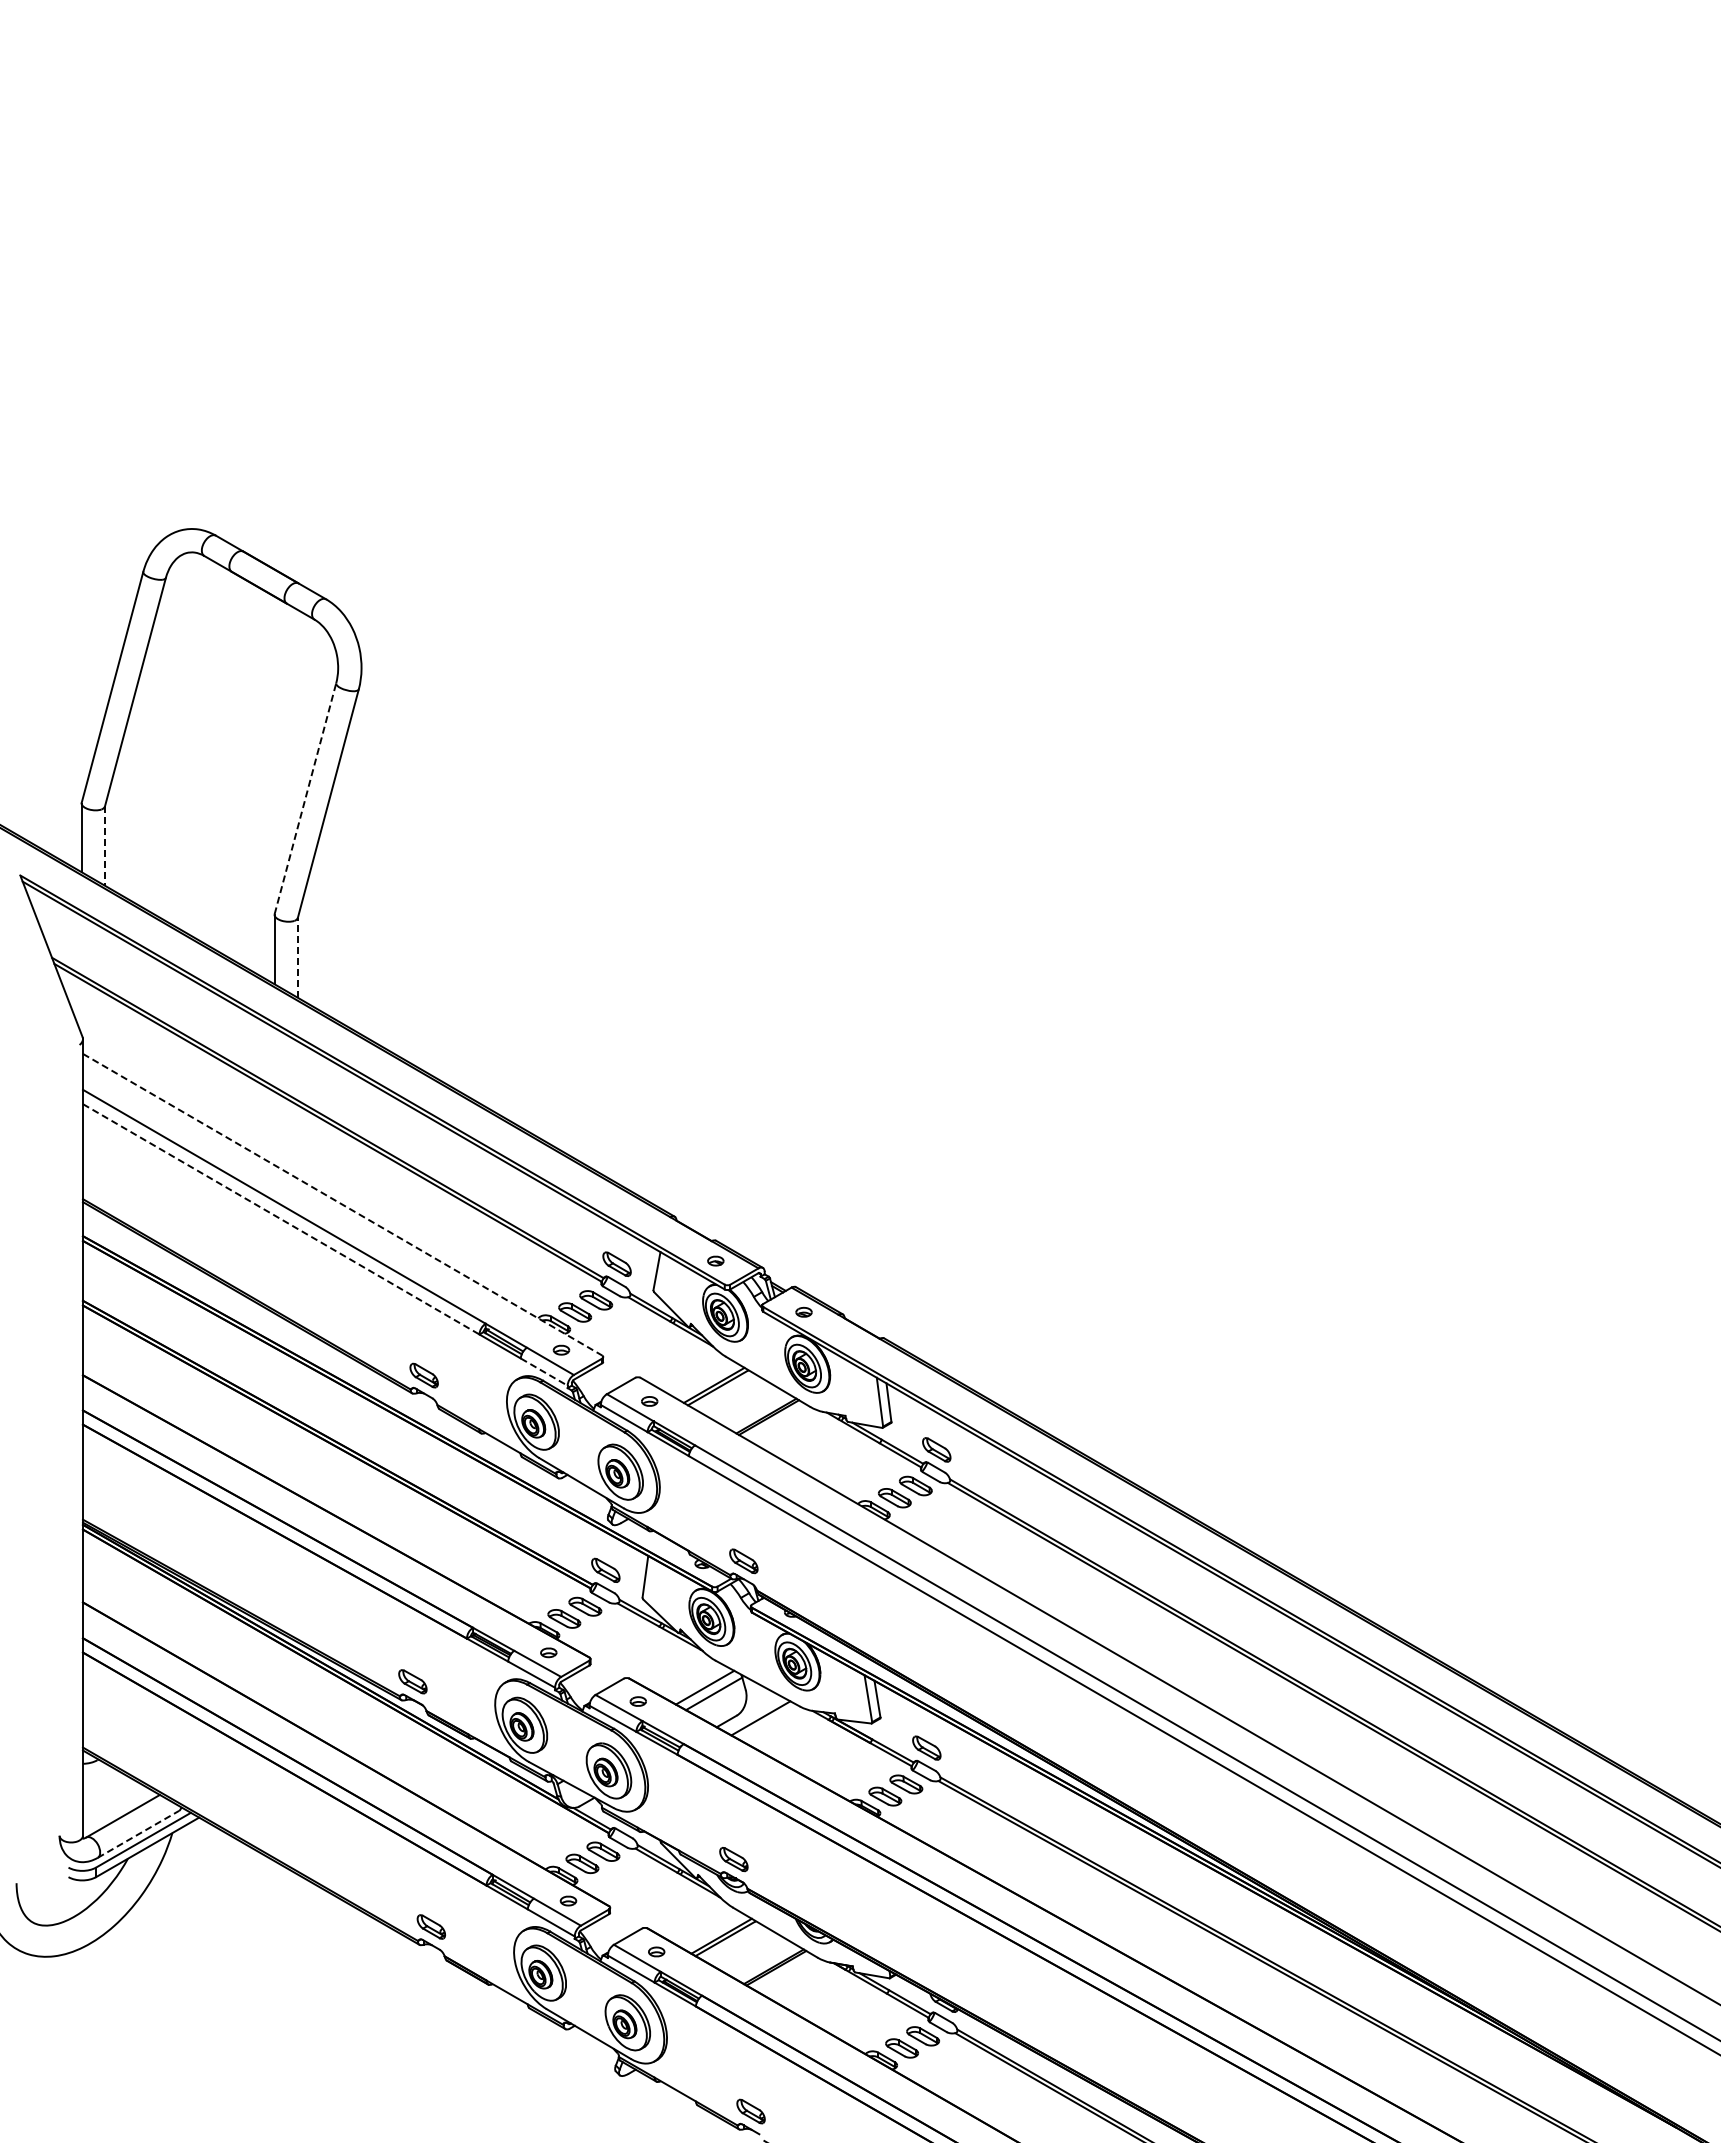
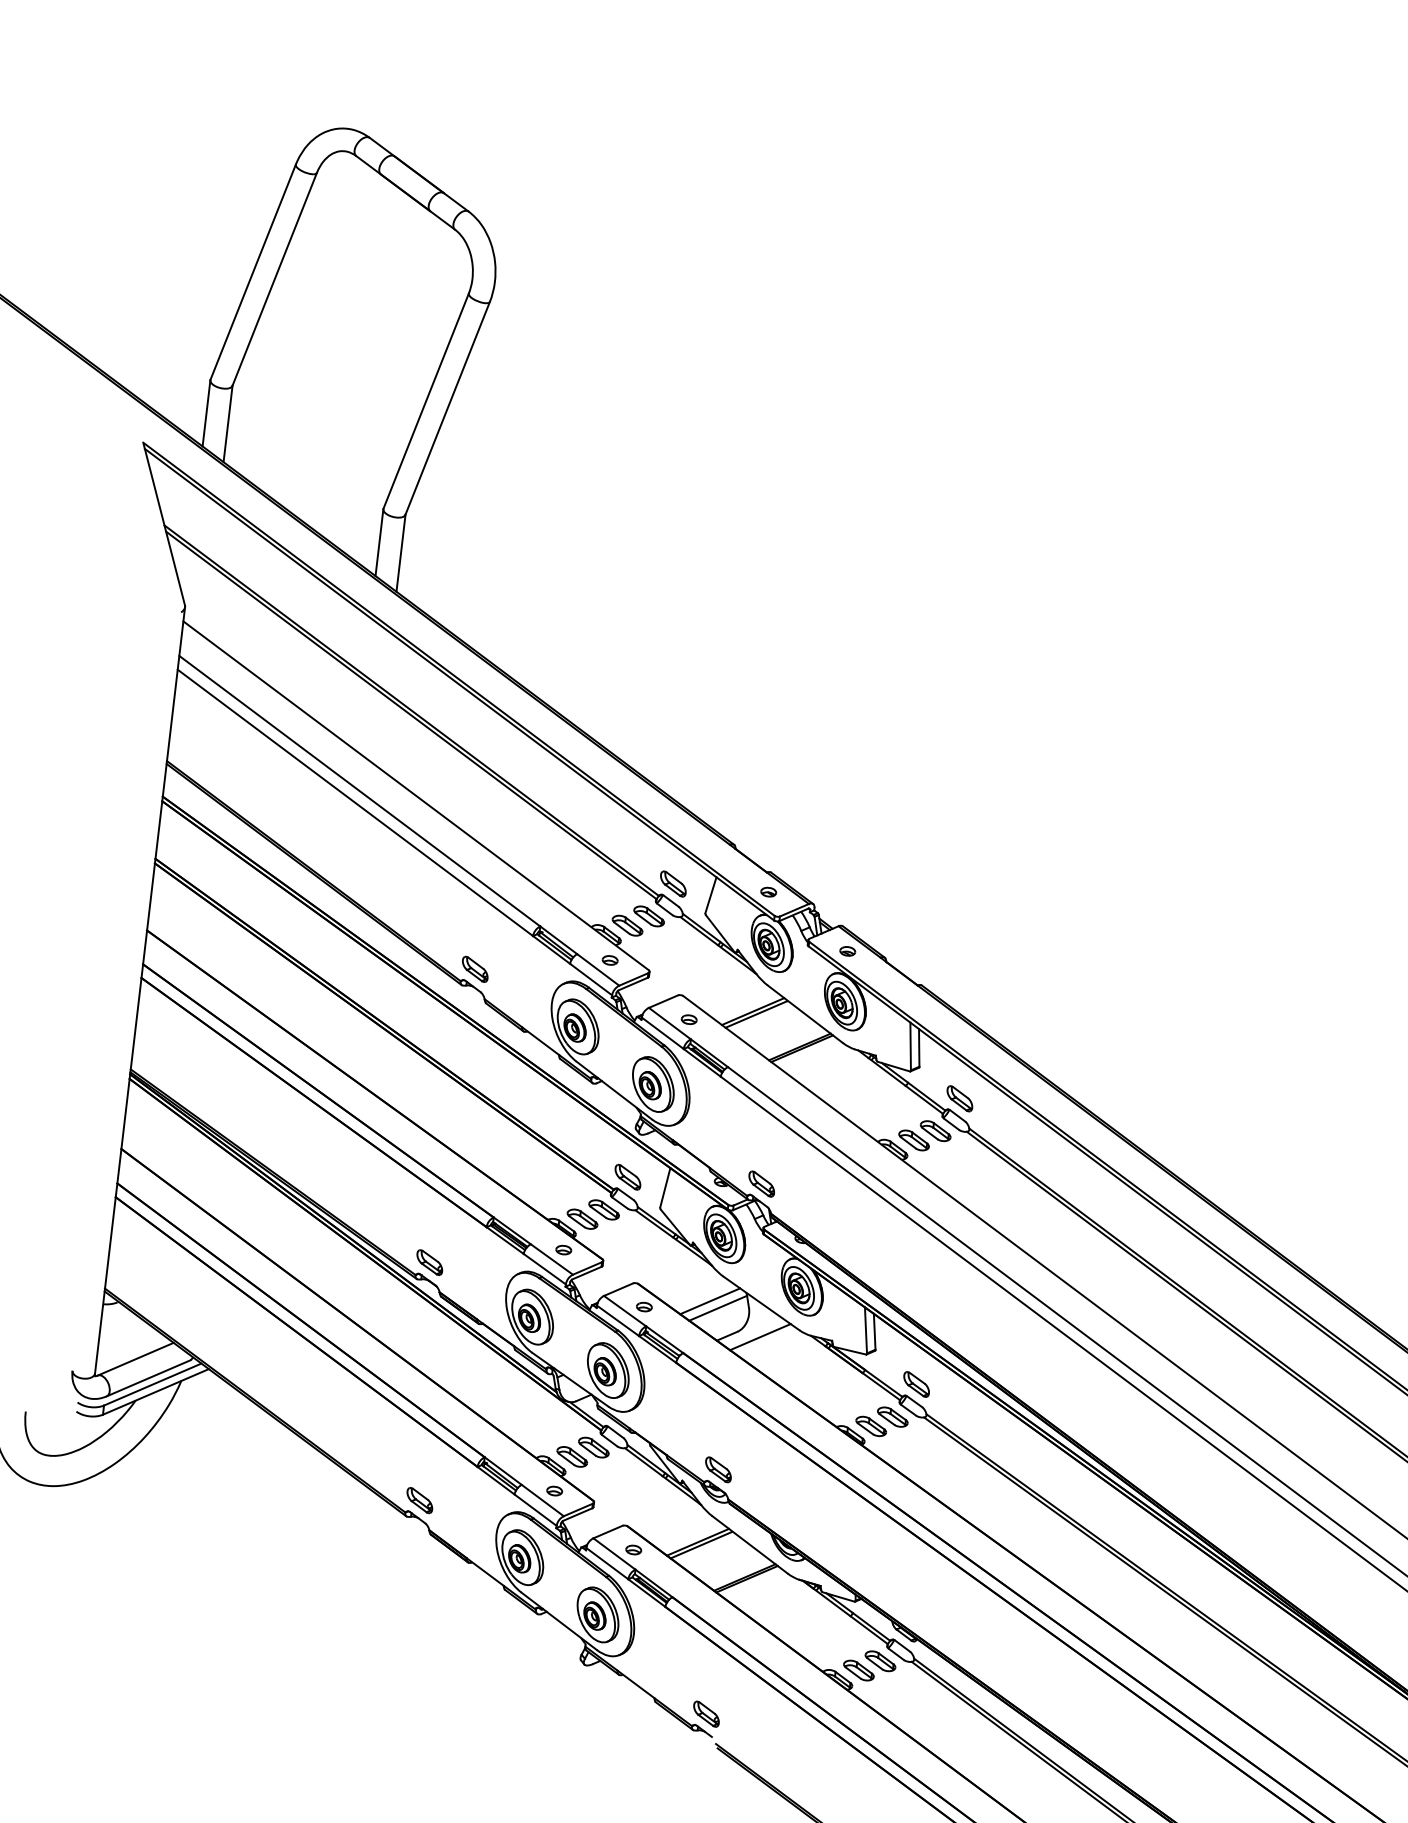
line: (305, 798) -> (426, 400), dashed -> solid
line: (105, 846) -> (228, 424), dashed -> solid
line: (297, 957) -> (400, 552), dashed -> solid
line: (343, 1204) -> (416, 795), dashed -> solid
line: (281, 1219) -> (355, 803), dashed -> solid
line: (544, 1372) -> (591, 979), dashed -> solid
line: (138, 1834) -> (148, 1378), dashed -> solid

